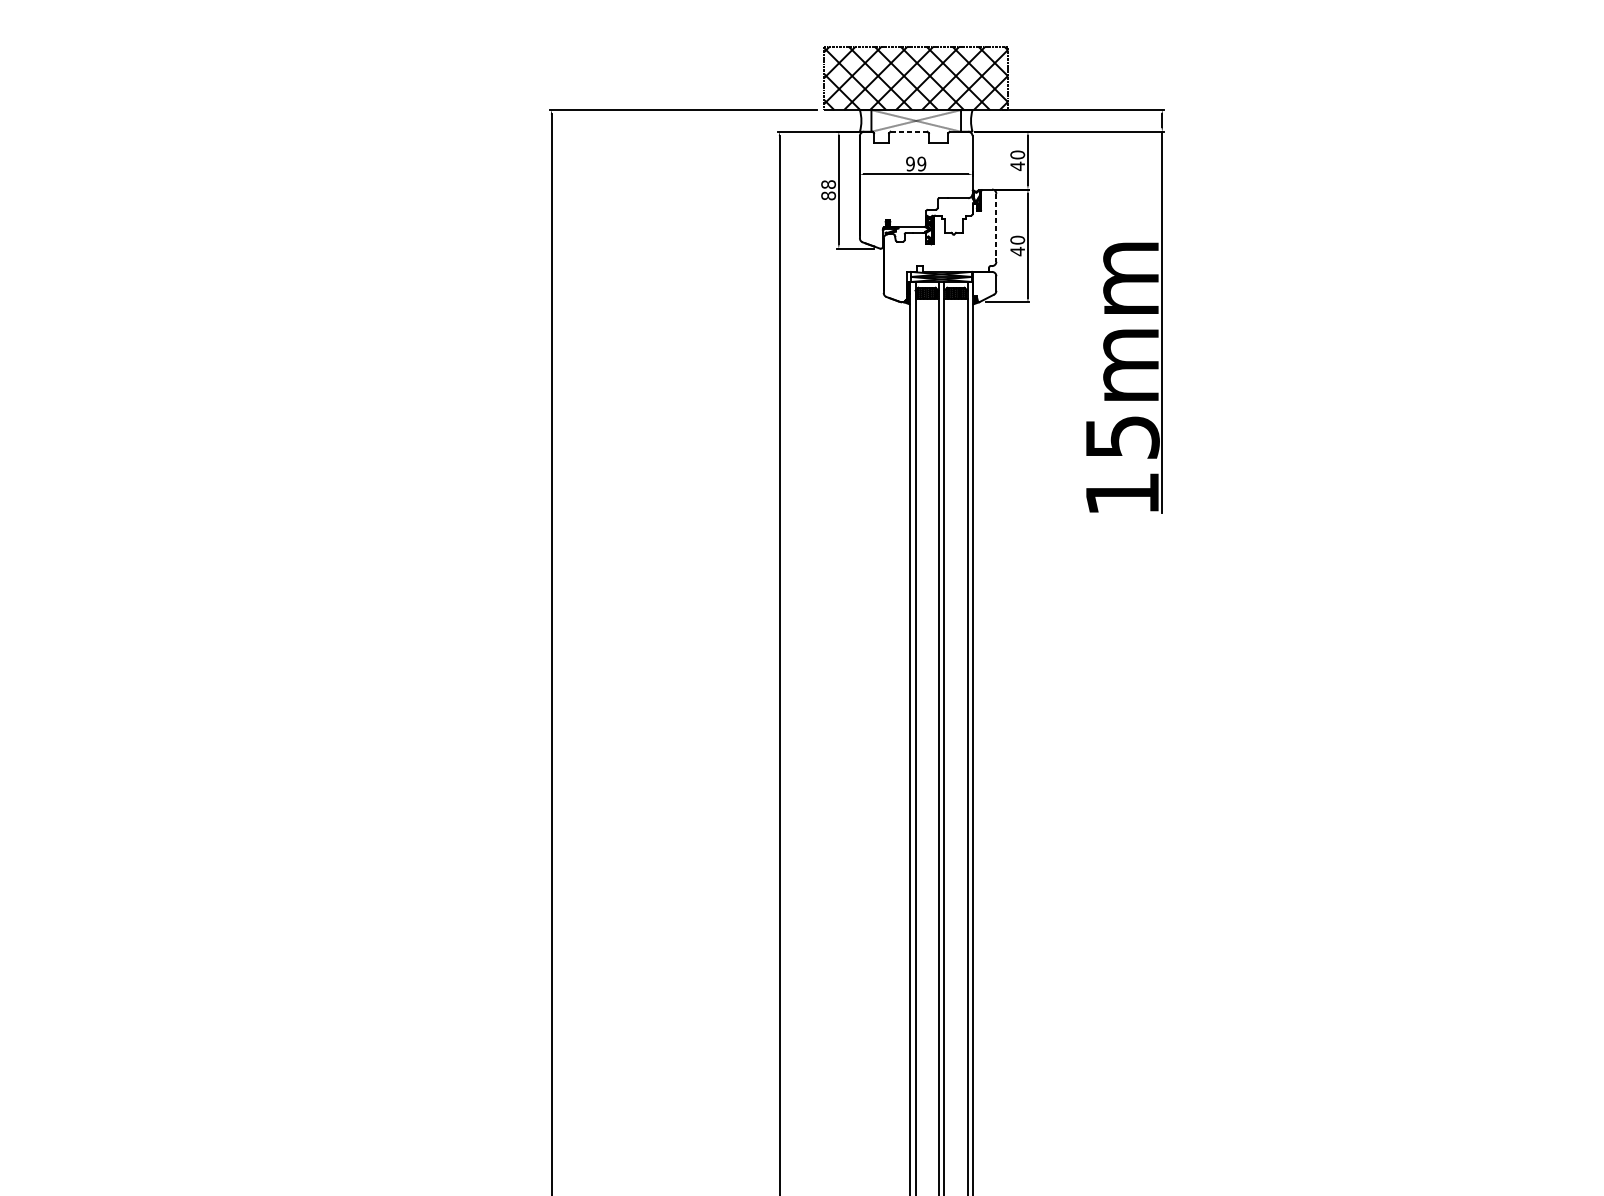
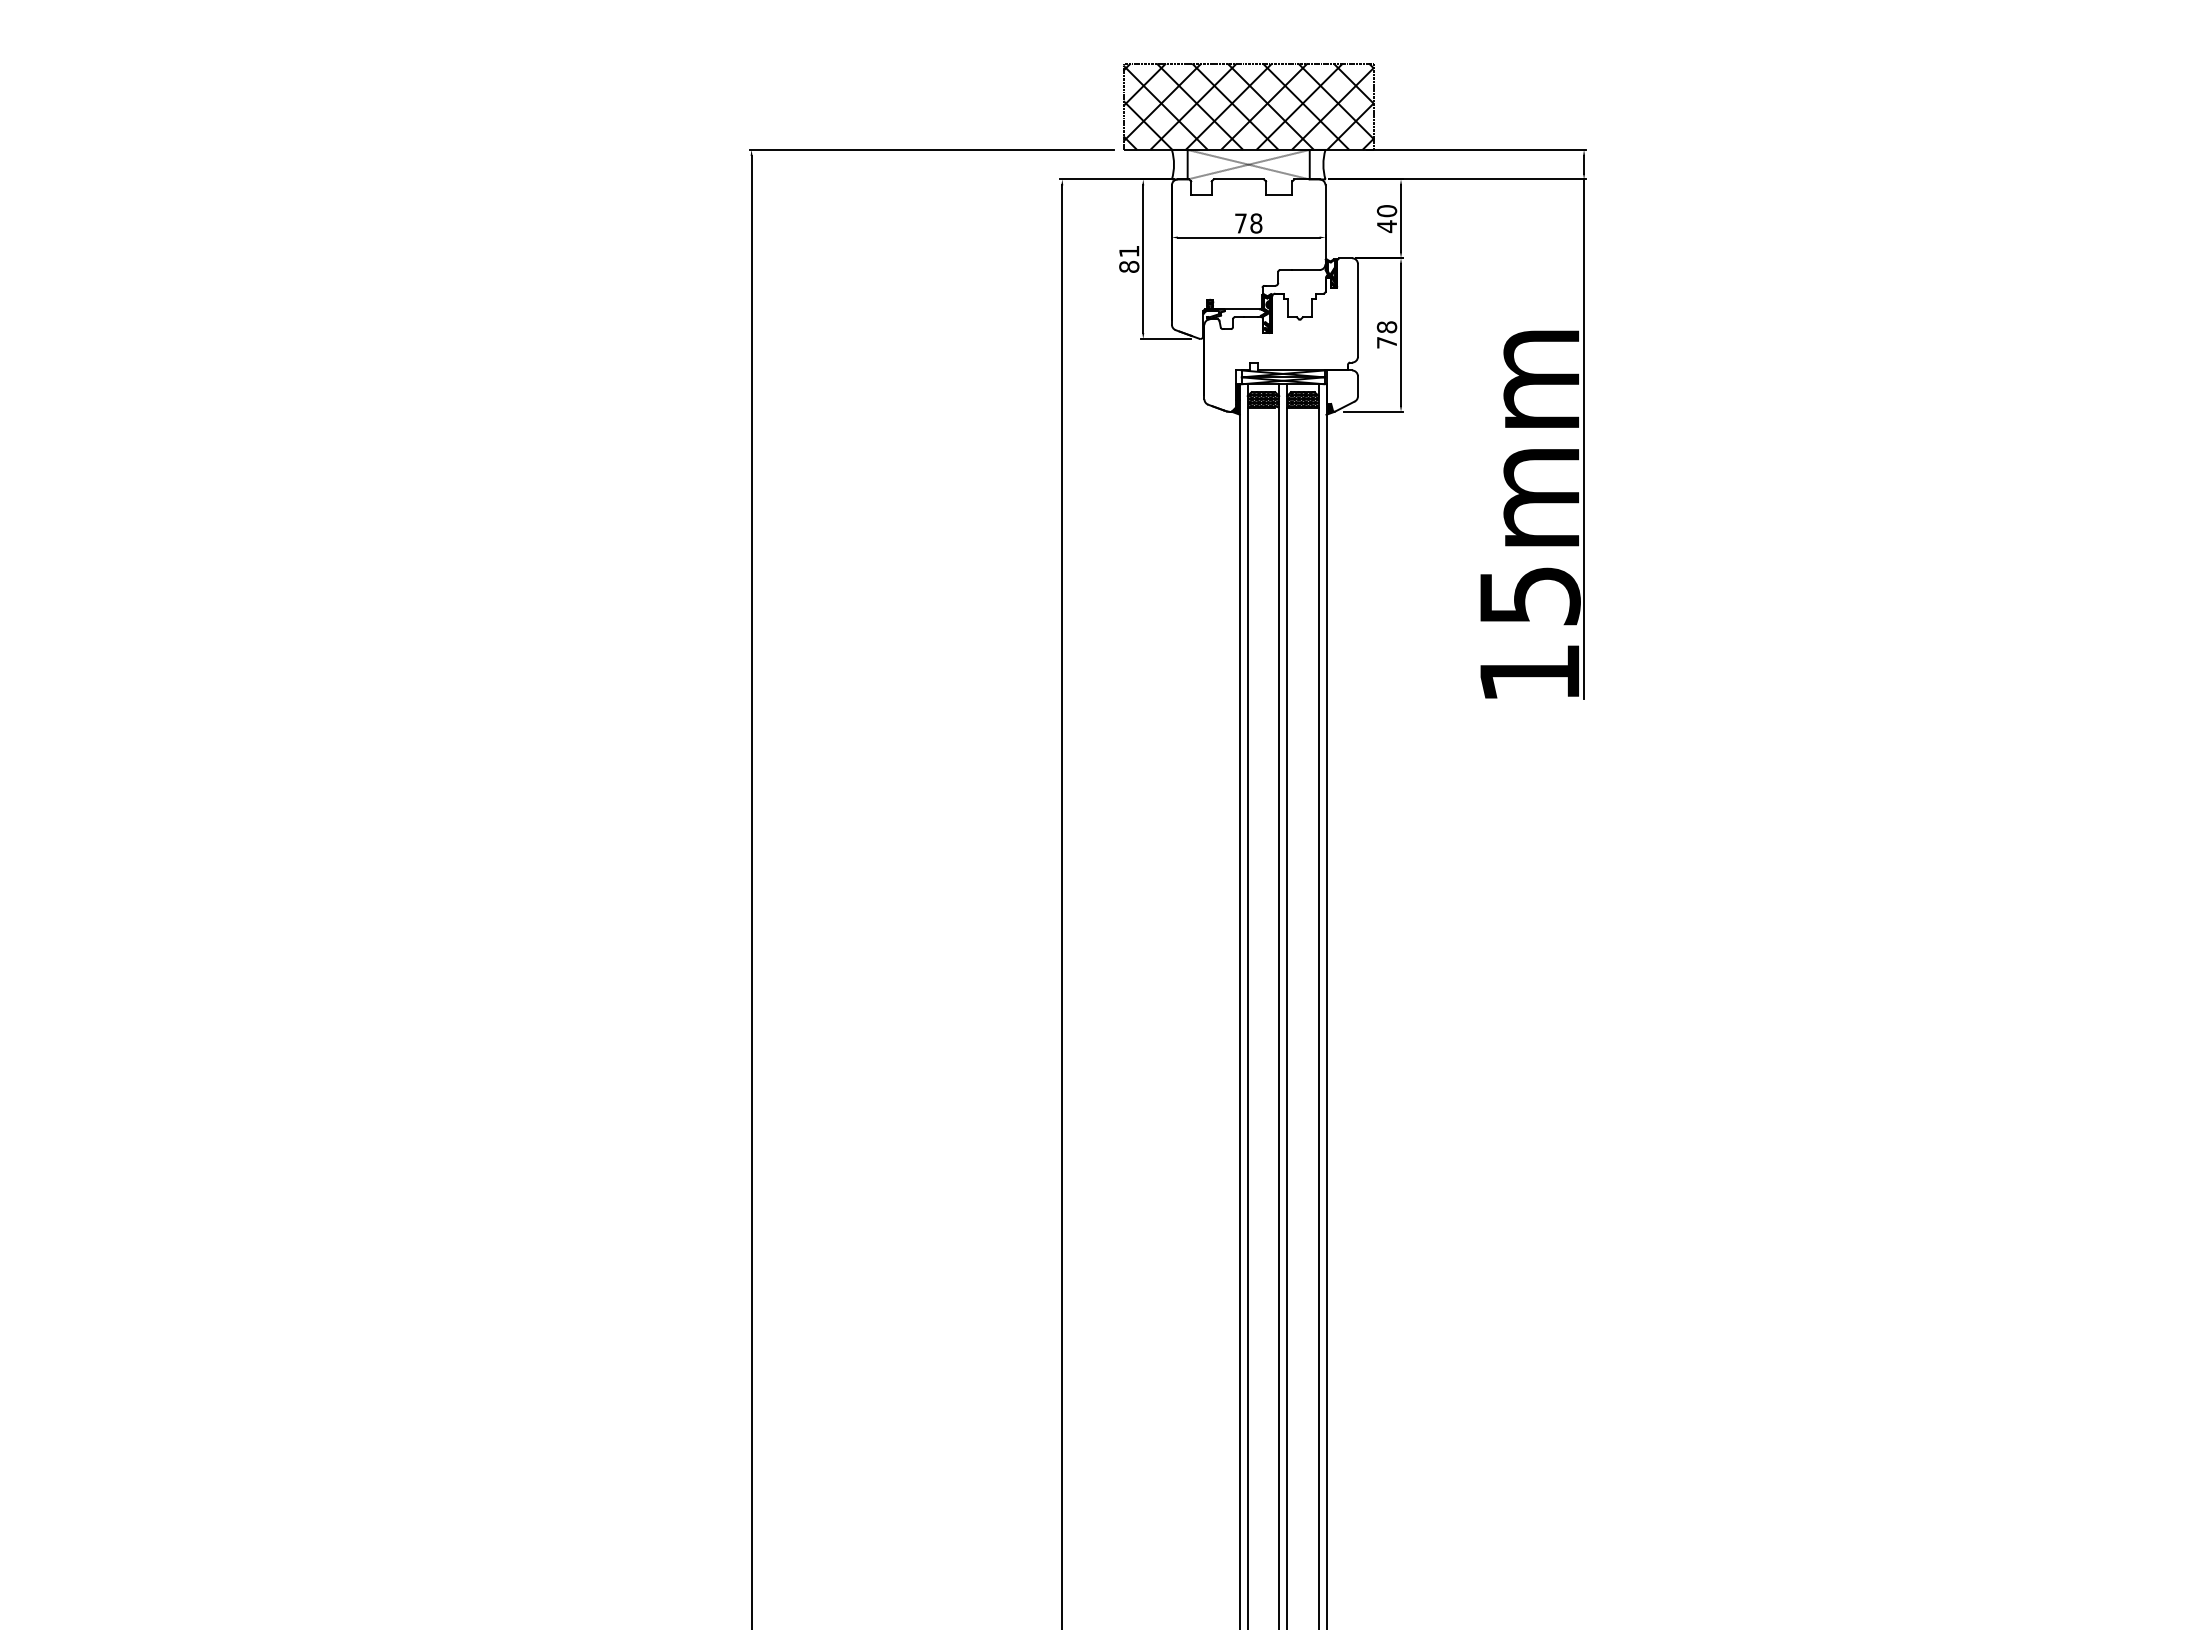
line: (909, 131) -> (1239, 179), dashed -> solid
text: (916, 164) -> (1248, 223), 99 -> 78
text: (828, 184) -> (1129, 251), 88 -> 81
line: (996, 227) -> (1358, 310), dashed -> solid
text: (1017, 246) -> (1386, 335), 40 -> 78

